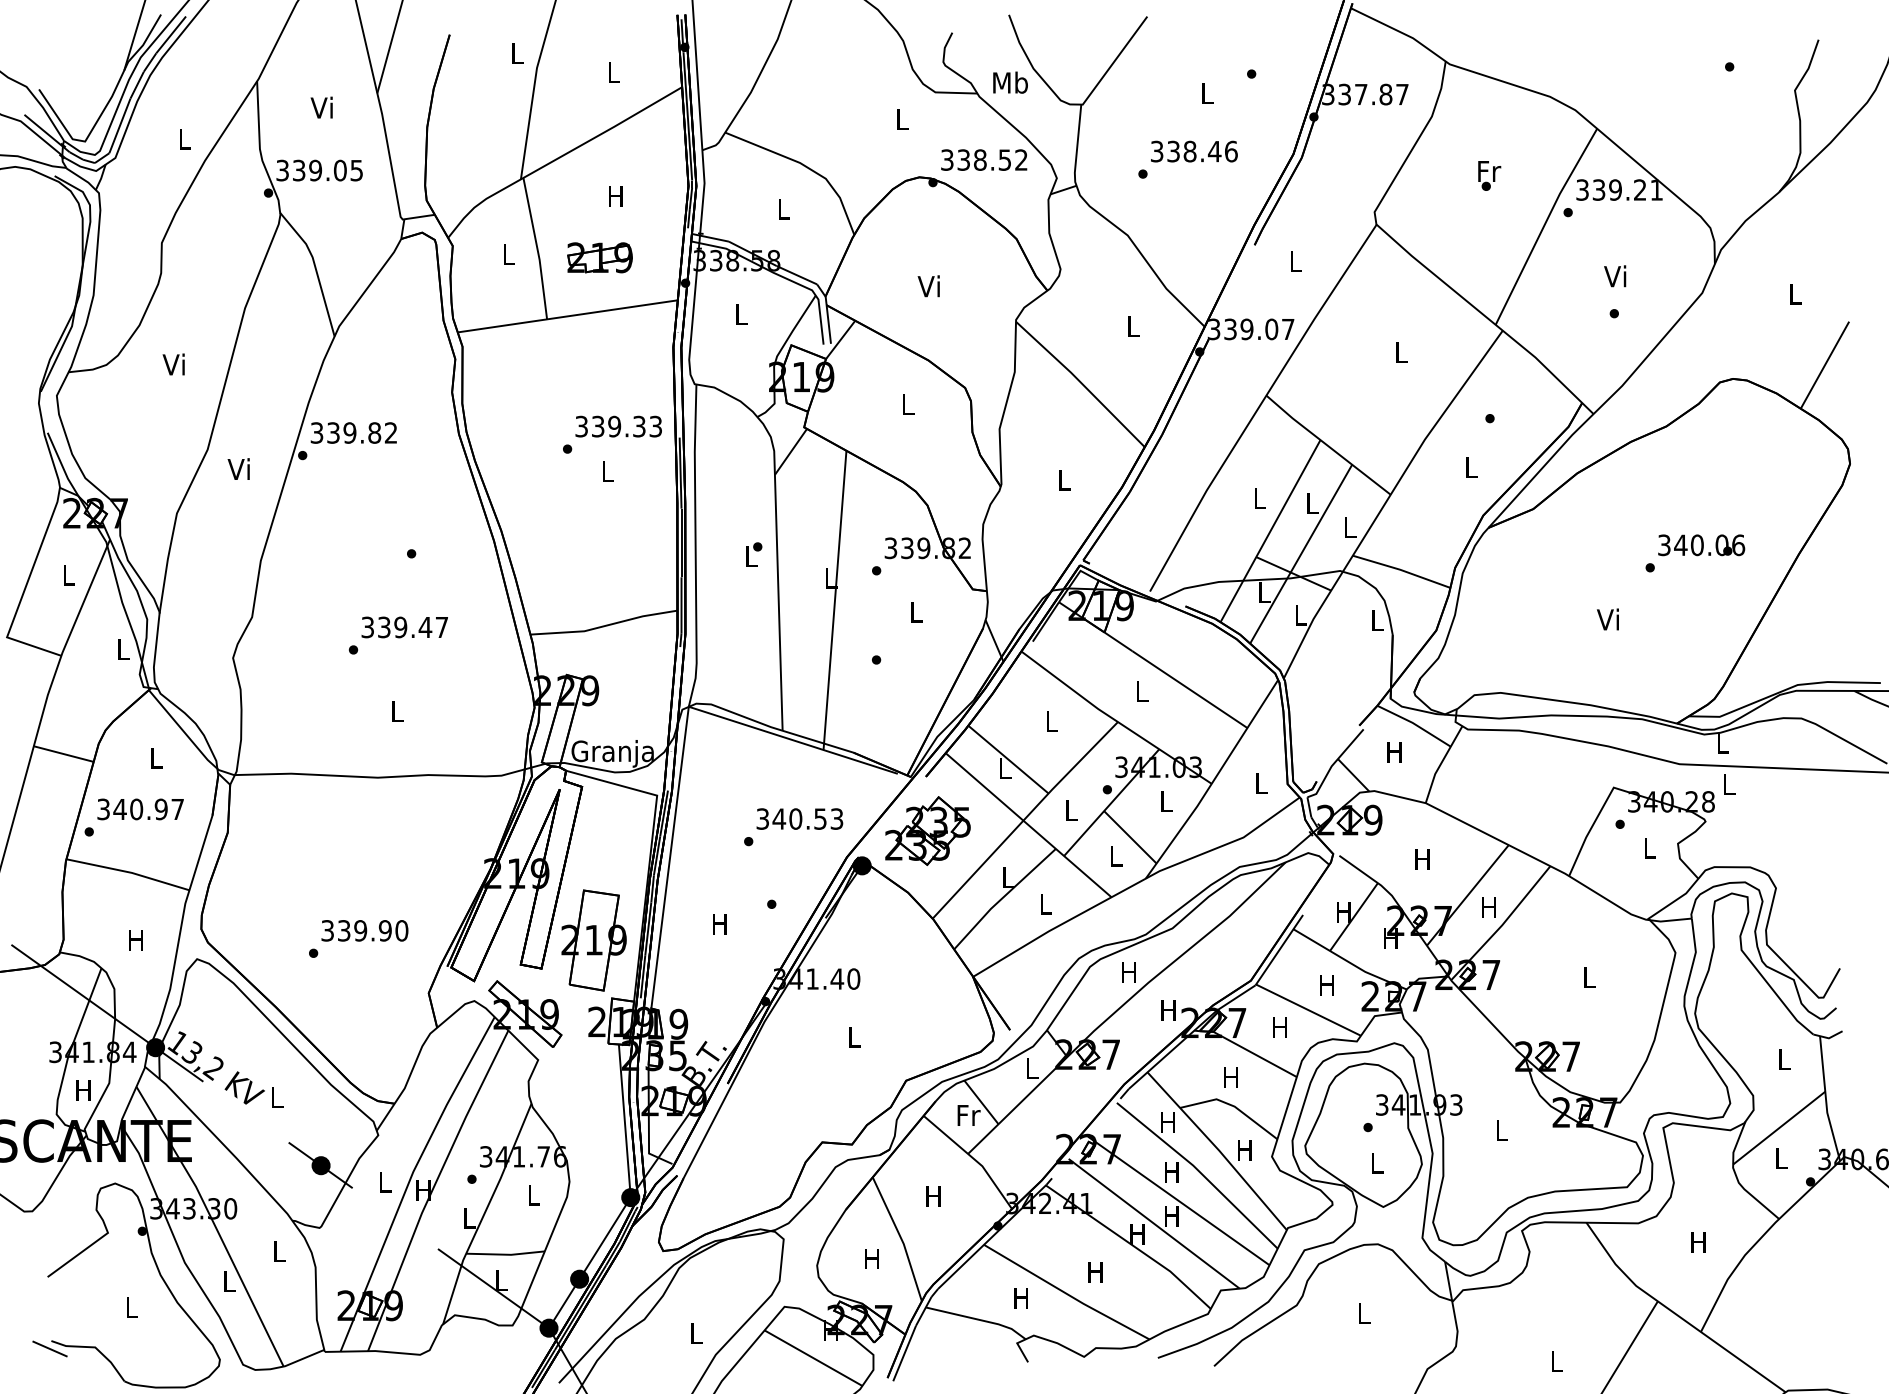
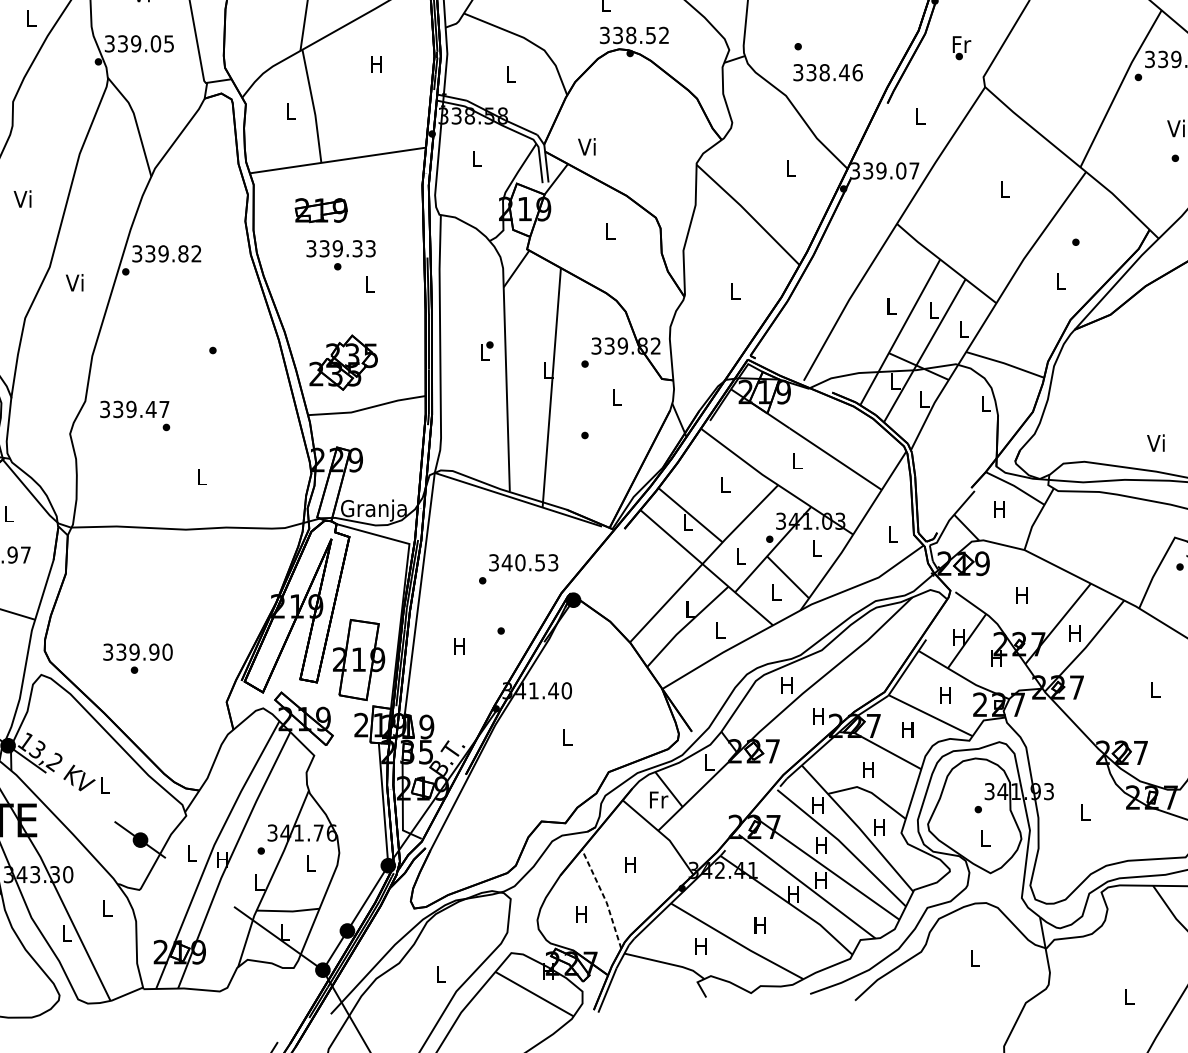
text: (1194, 151) -> (828, 72), moved
text: (984, 159) -> (634, 34), moved
text: (1489, 175) -> (961, 47), moved
part: (599, 257) -> (320, 210), moved
text: (928, 286) -> (586, 147), moved
text: (618, 426) -> (340, 248), moved
text: (1607, 619) -> (1155, 443), moved
text: (404, 627) -> (134, 409), moved
part: (927, 830) -> (343, 362), moved
text: (364, 930) -> (137, 651), moved
line: (901, 1238) -> (604, 898), solid -> dashed

